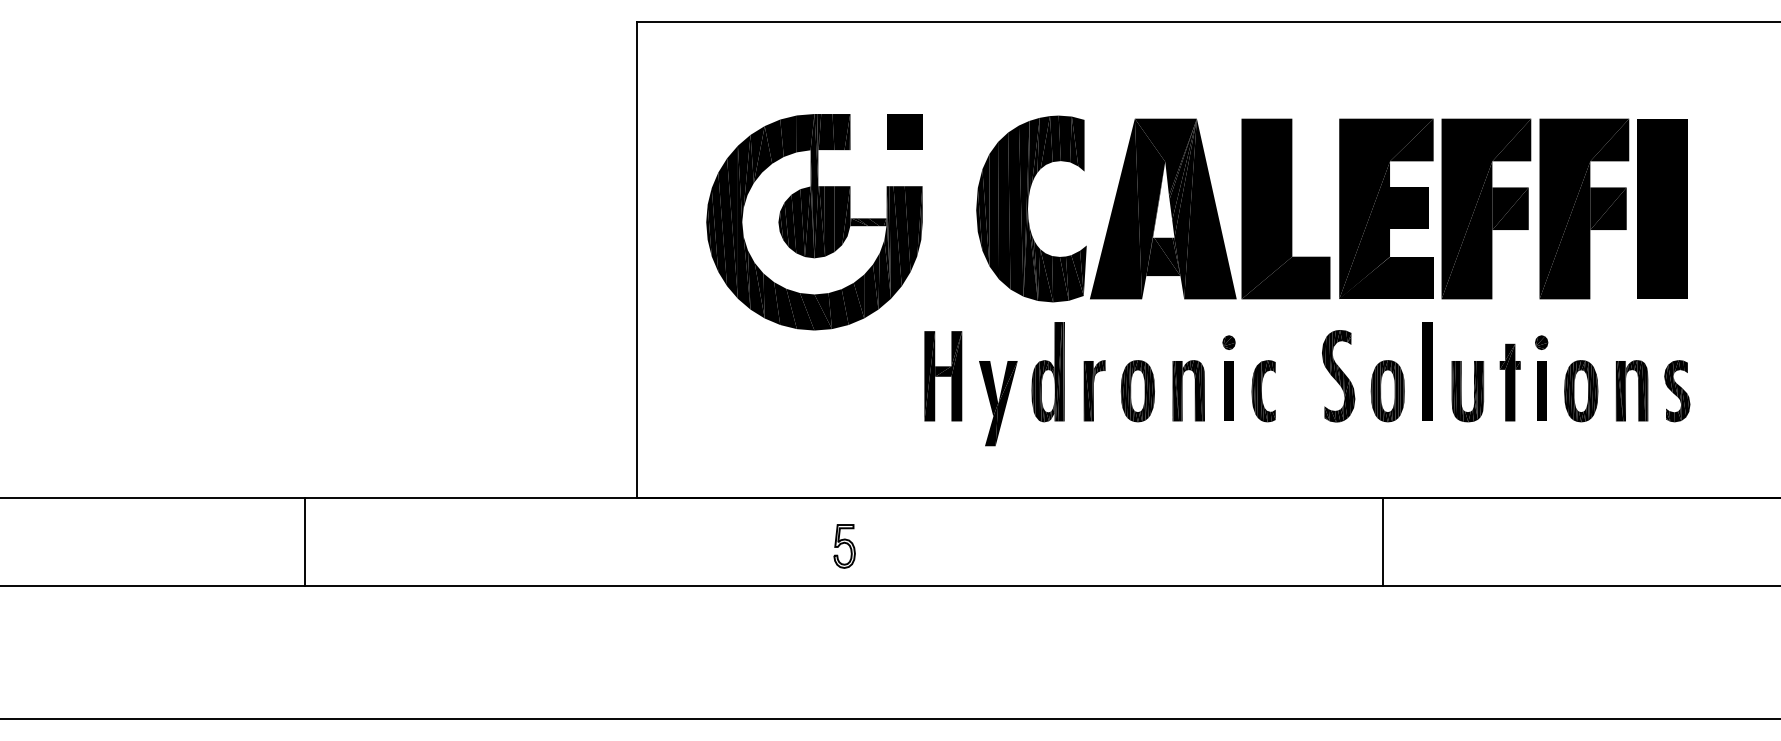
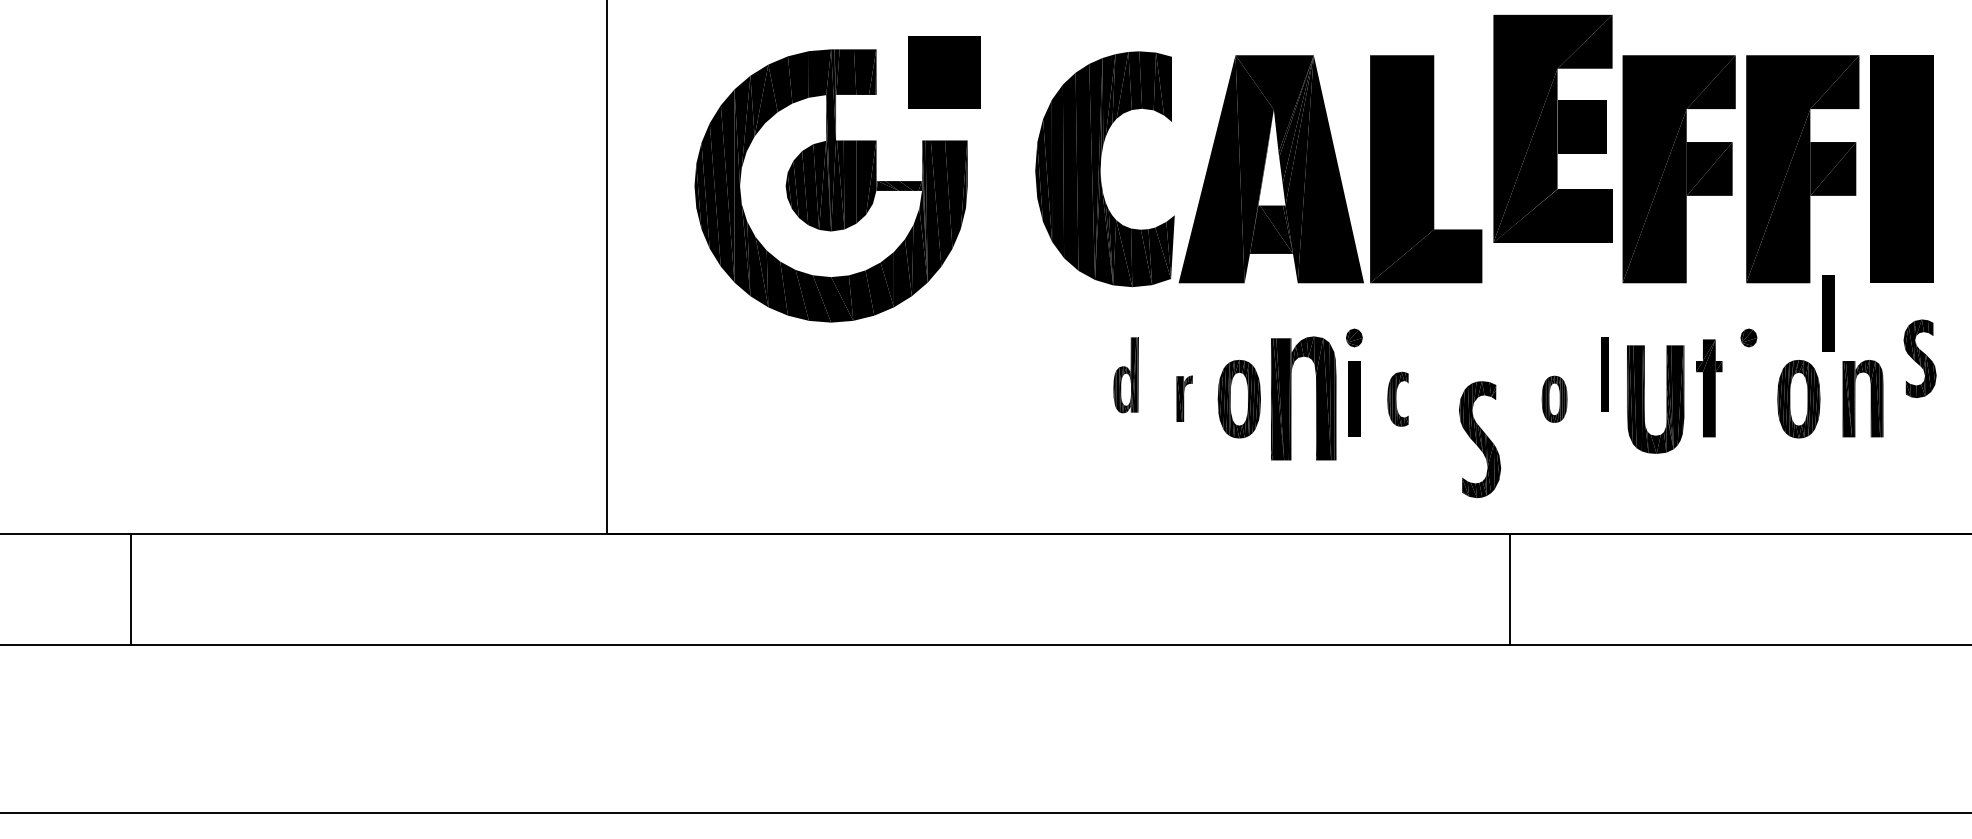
part: (904, 131) -> (944, 71), size x1.6
part: (1386, 208) -> (1553, 128), moved
part: (1427, 371) -> (1604, 374), size x0.6
part: (1047, 372) -> (1125, 375), size x0.6
part: (943, 376) -> (993, 380), removed
part: (1338, 376) -> (1479, 439), moved
part: (1094, 390) -> (1184, 398), size x0.6
part: (1188, 390) -> (1303, 398), size x1.6
part: (1541, 390) -> (1828, 312), moved
part: (1263, 391) -> (1397, 399), size x0.7
part: (1387, 391) -> (1554, 399), size x0.6
part: (1467, 391) -> (1655, 399), size x1.4
part: (1677, 391) -> (1920, 359), moved
part: (998, 403) -> (1063, 414), removed
line: (304, 541) -> (130, 588), moved
line: (1383, 541) -> (1510, 588), moved
part: (844, 546) -> (869, 595), removed

